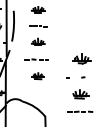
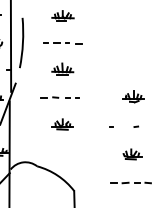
part: (38, 26) -> (63, 43), size x1.43
part: (81, 59) -> (133, 97), size x0.71
part: (80, 94) -> (131, 154), size x0.71

